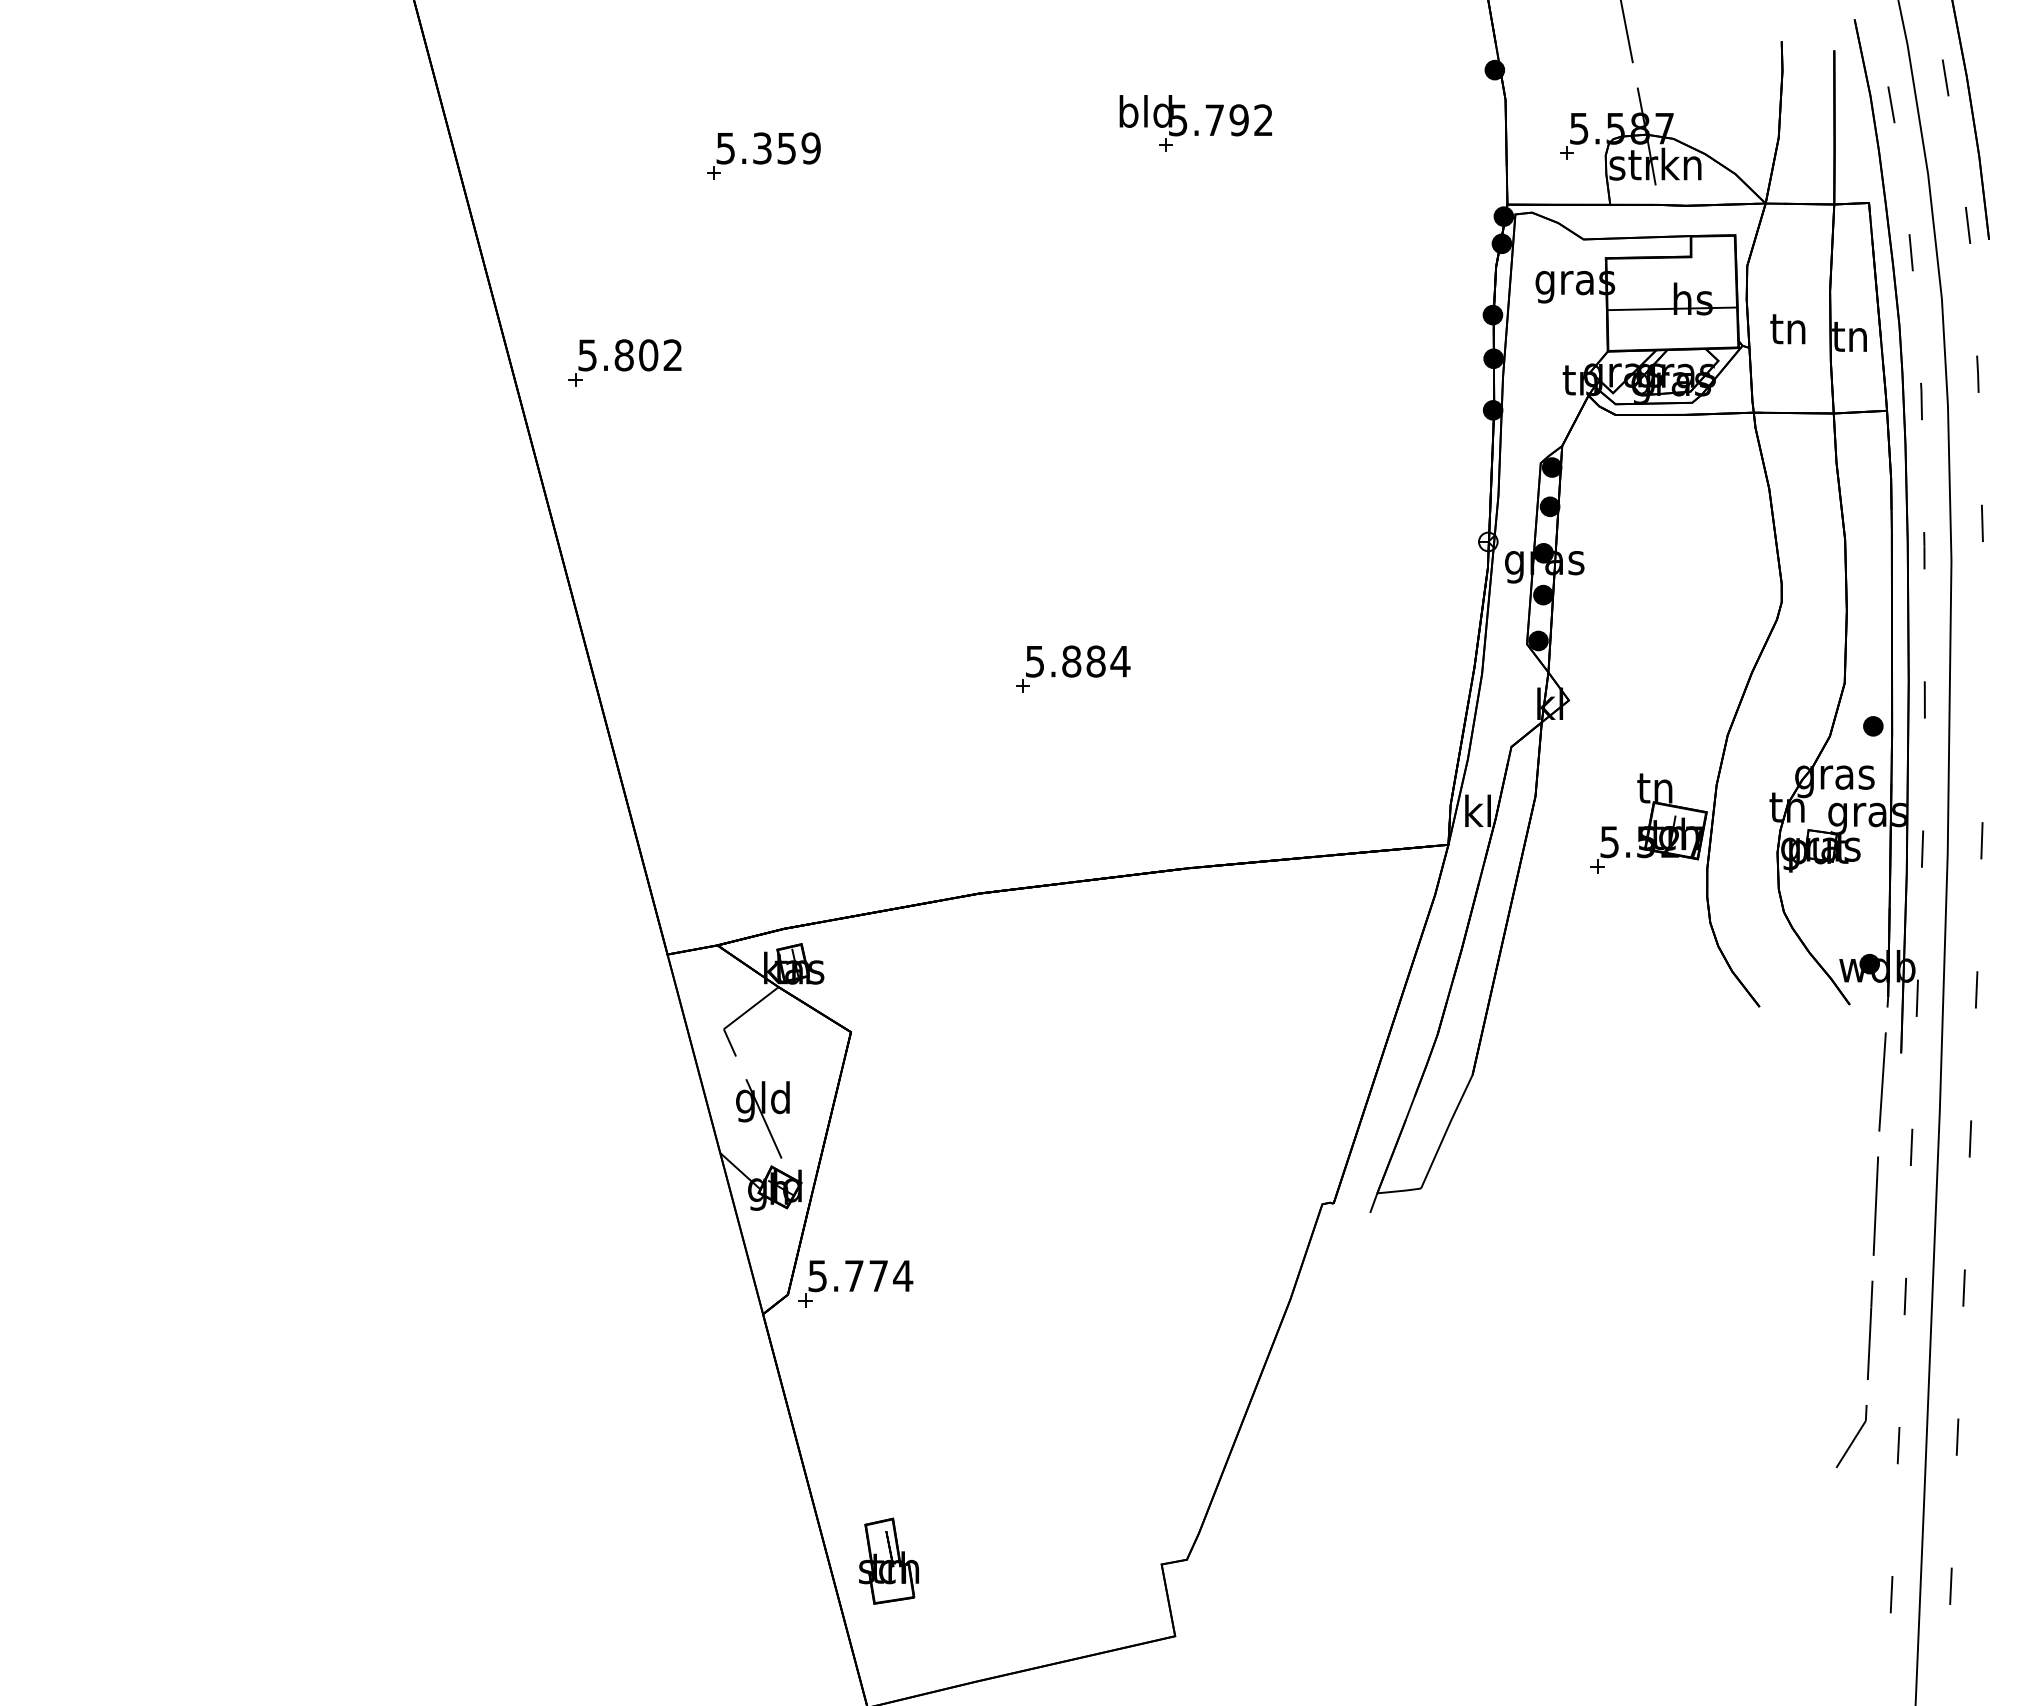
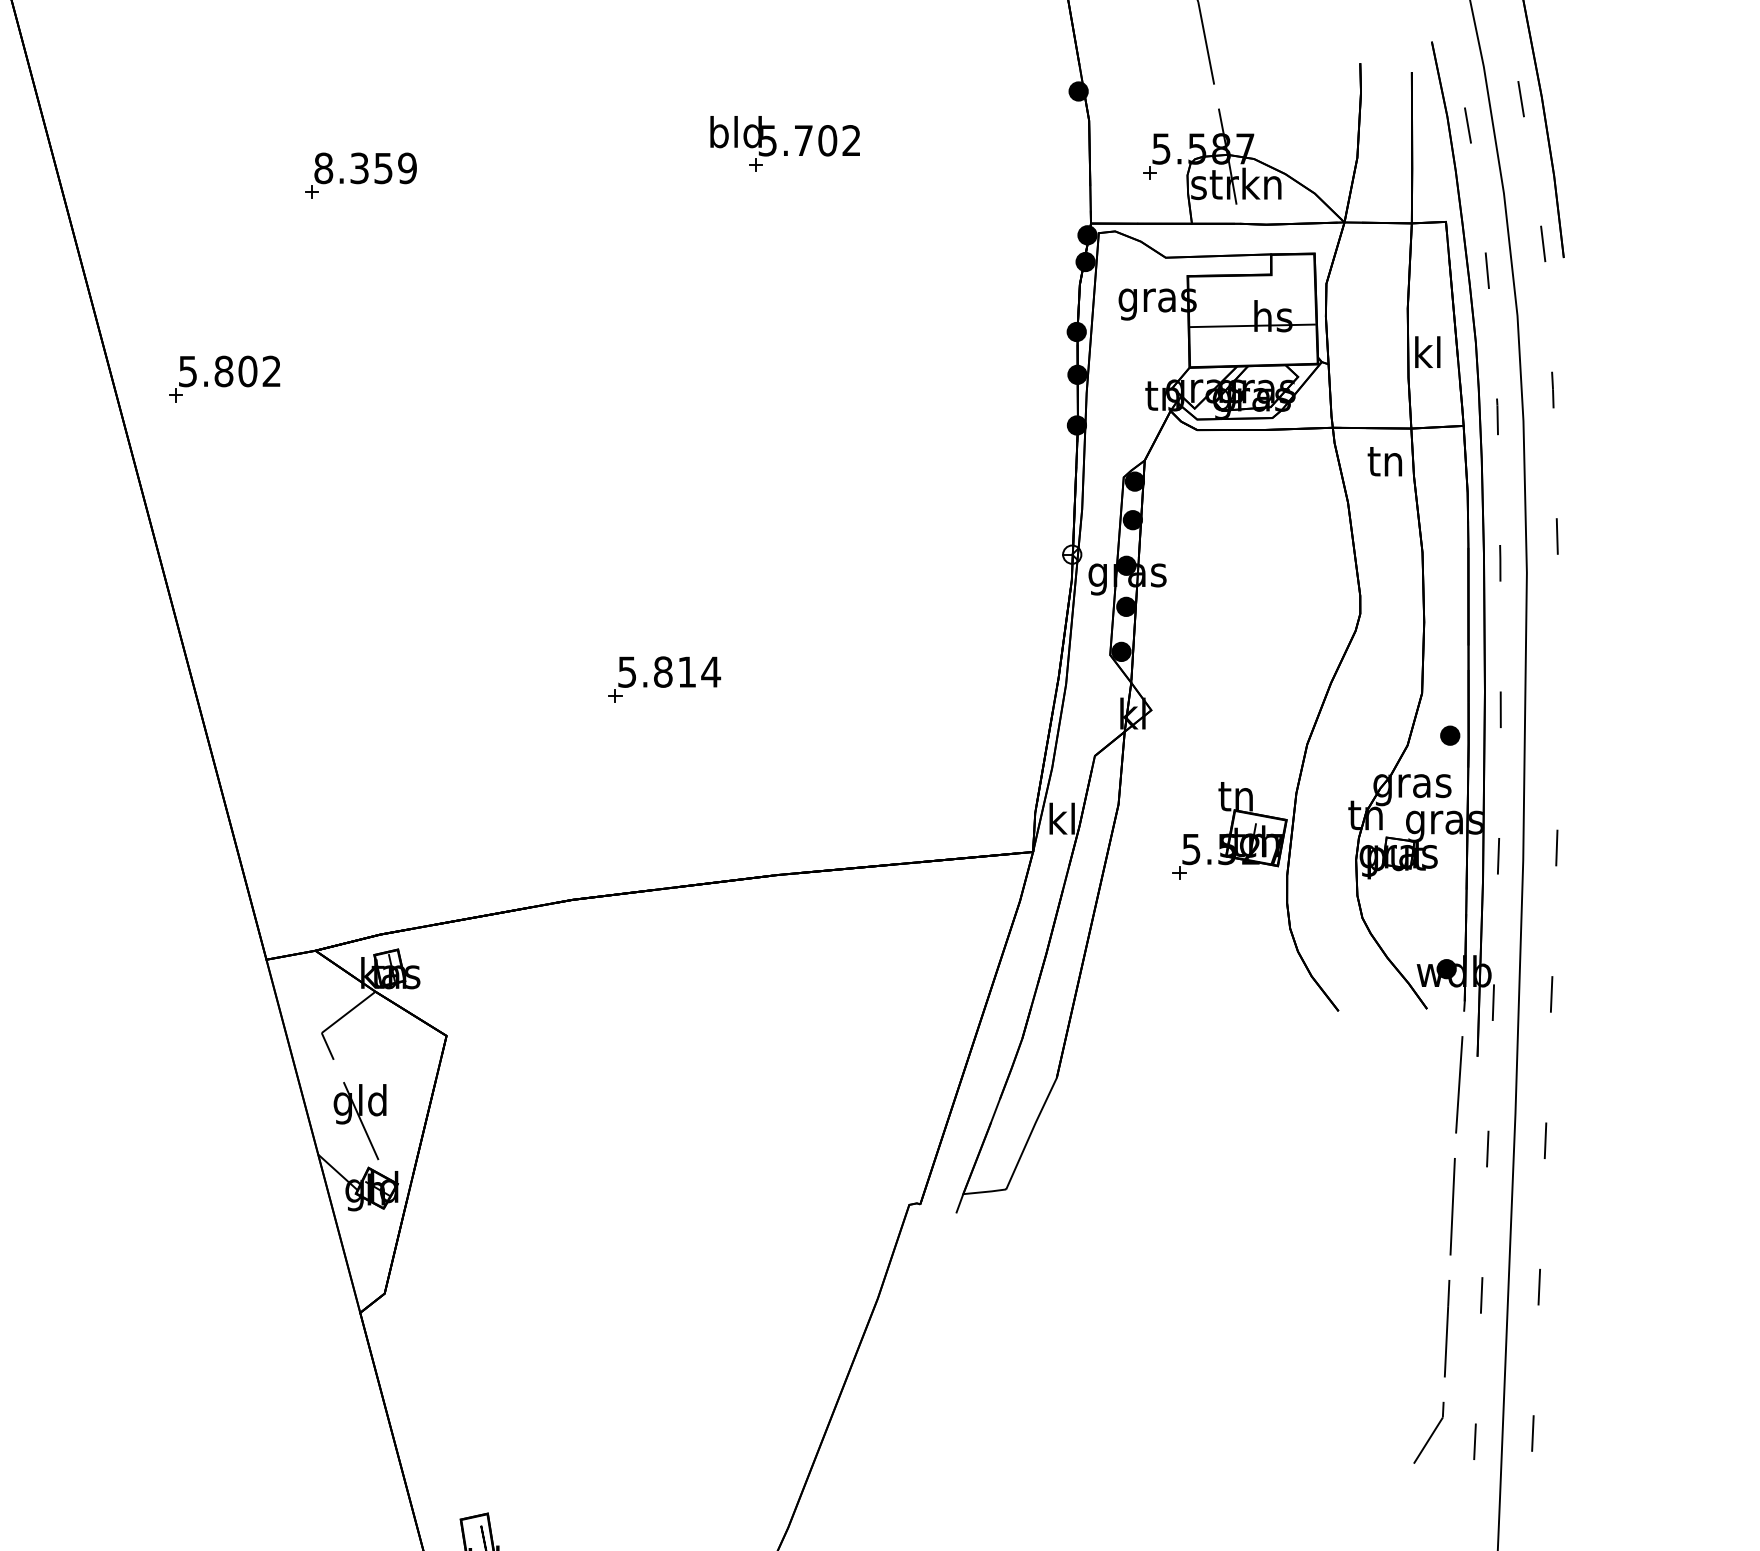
text: (1238, 120) -> (826, 140), 5.792 -> 5.702
text: (725, 148) -> (323, 168), 5.359 -> 8.359
text: (1787, 329) -> (1384, 461), moved
text: (1849, 335) -> (1426, 352), tn -> kl
text: (1095, 661) -> (686, 672), 5.884 -> 5.814
part: (855, 1283) -> (450, 1282), removed

